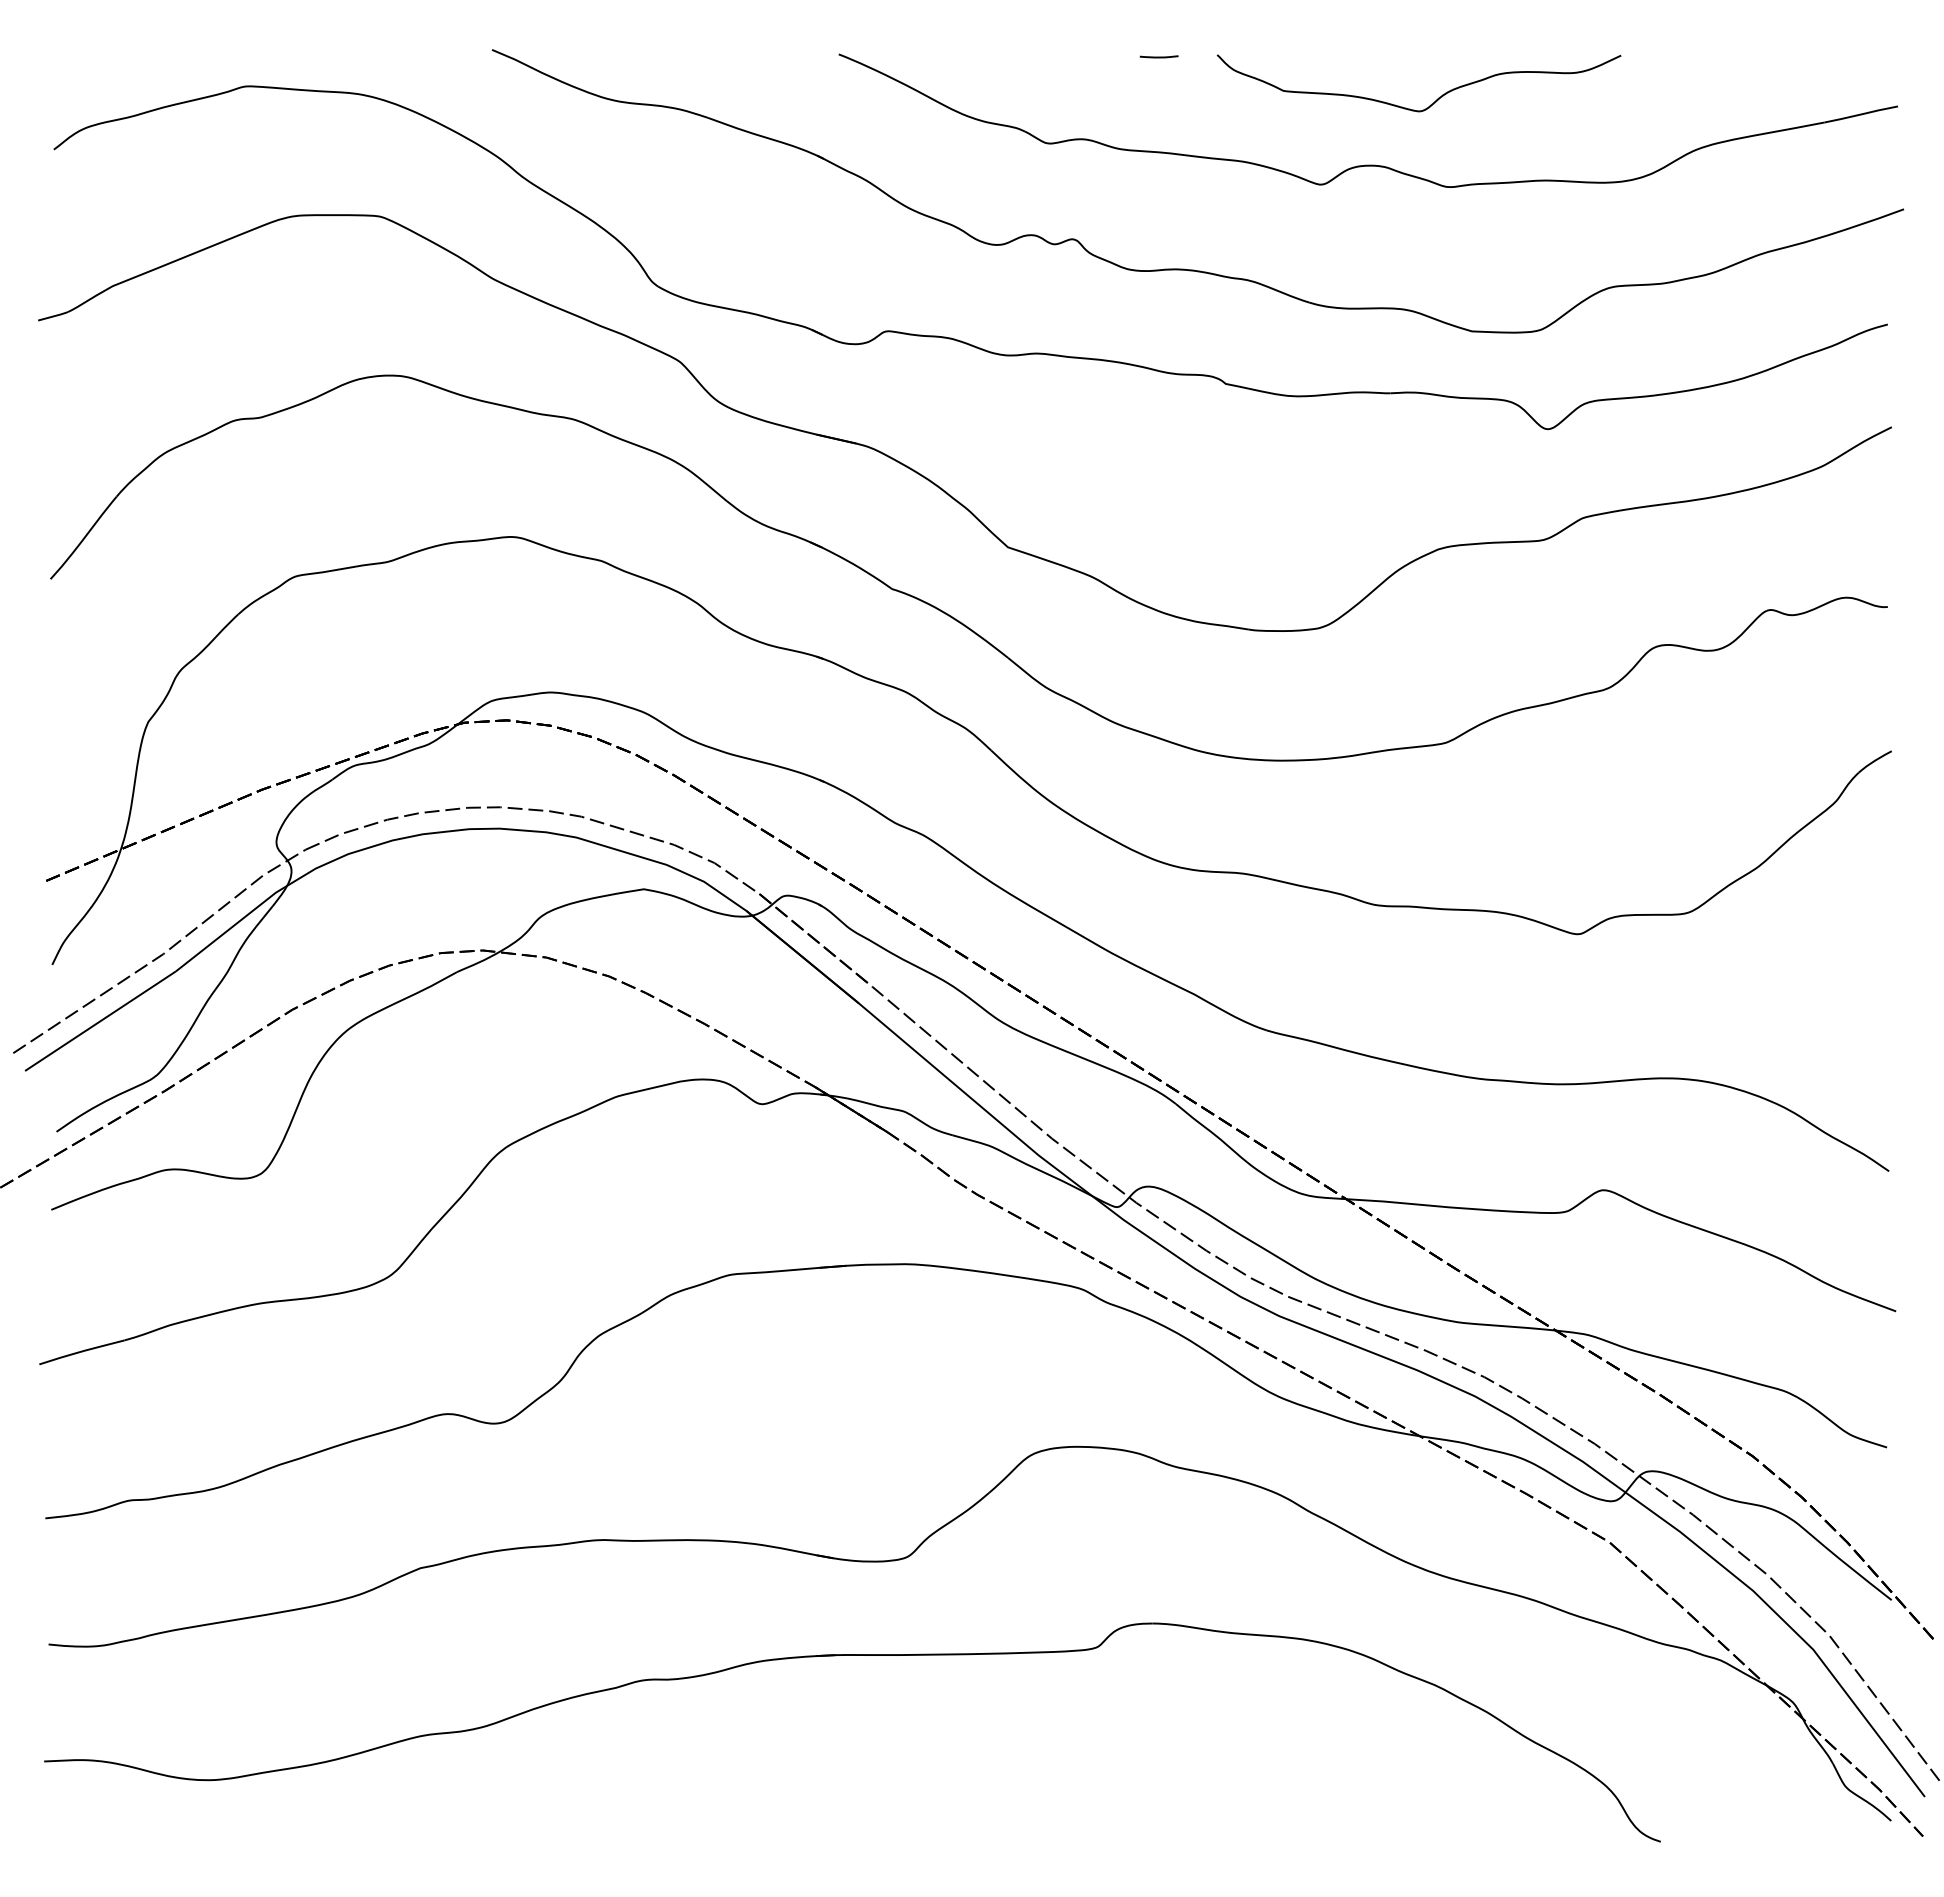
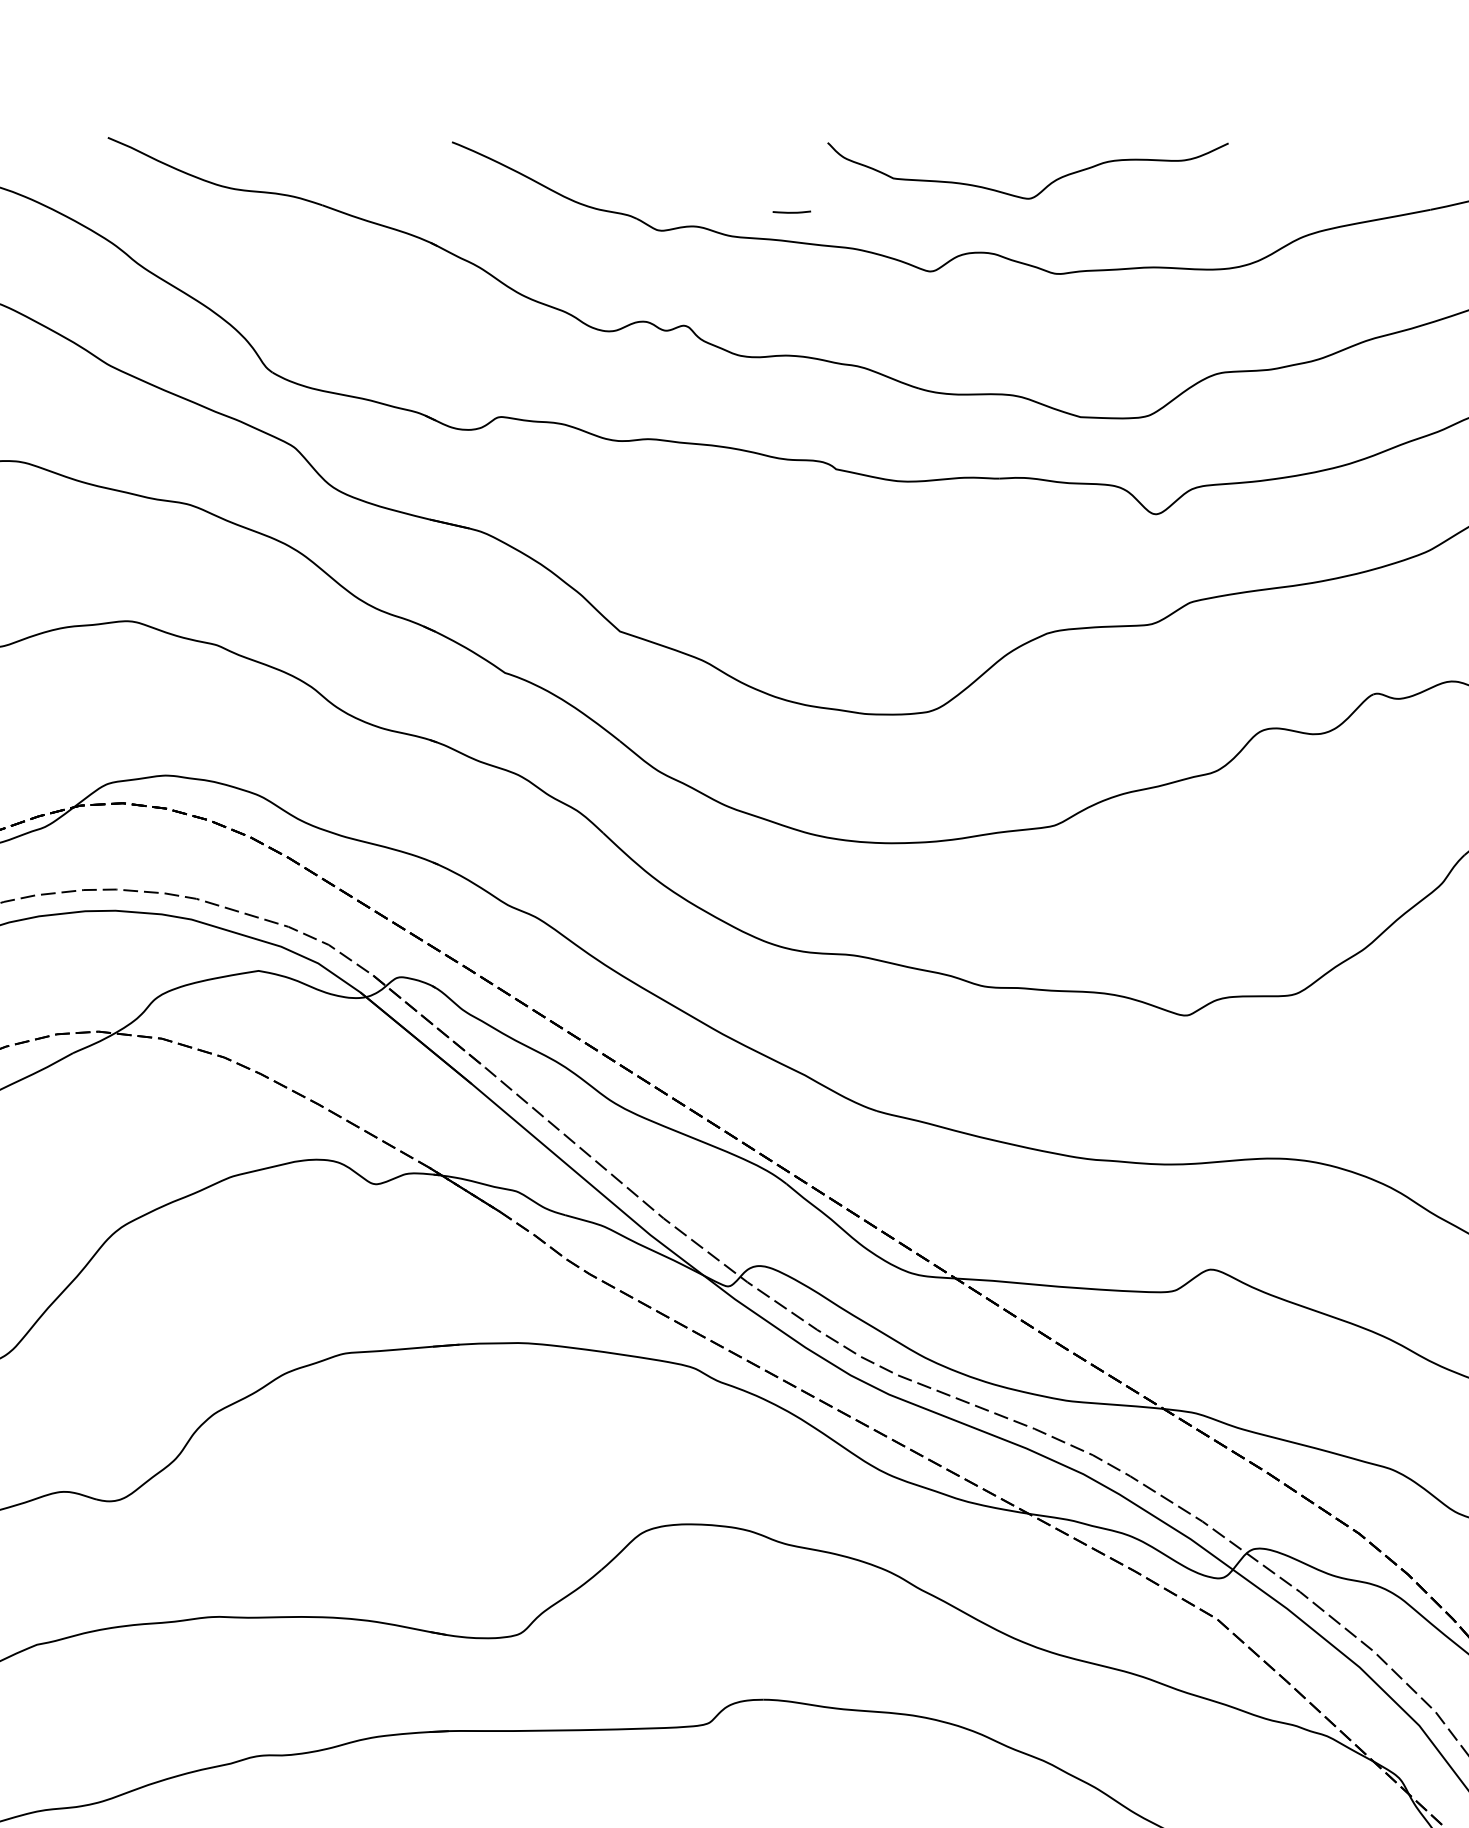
line: (1158, 56) -> (791, 211), moved

